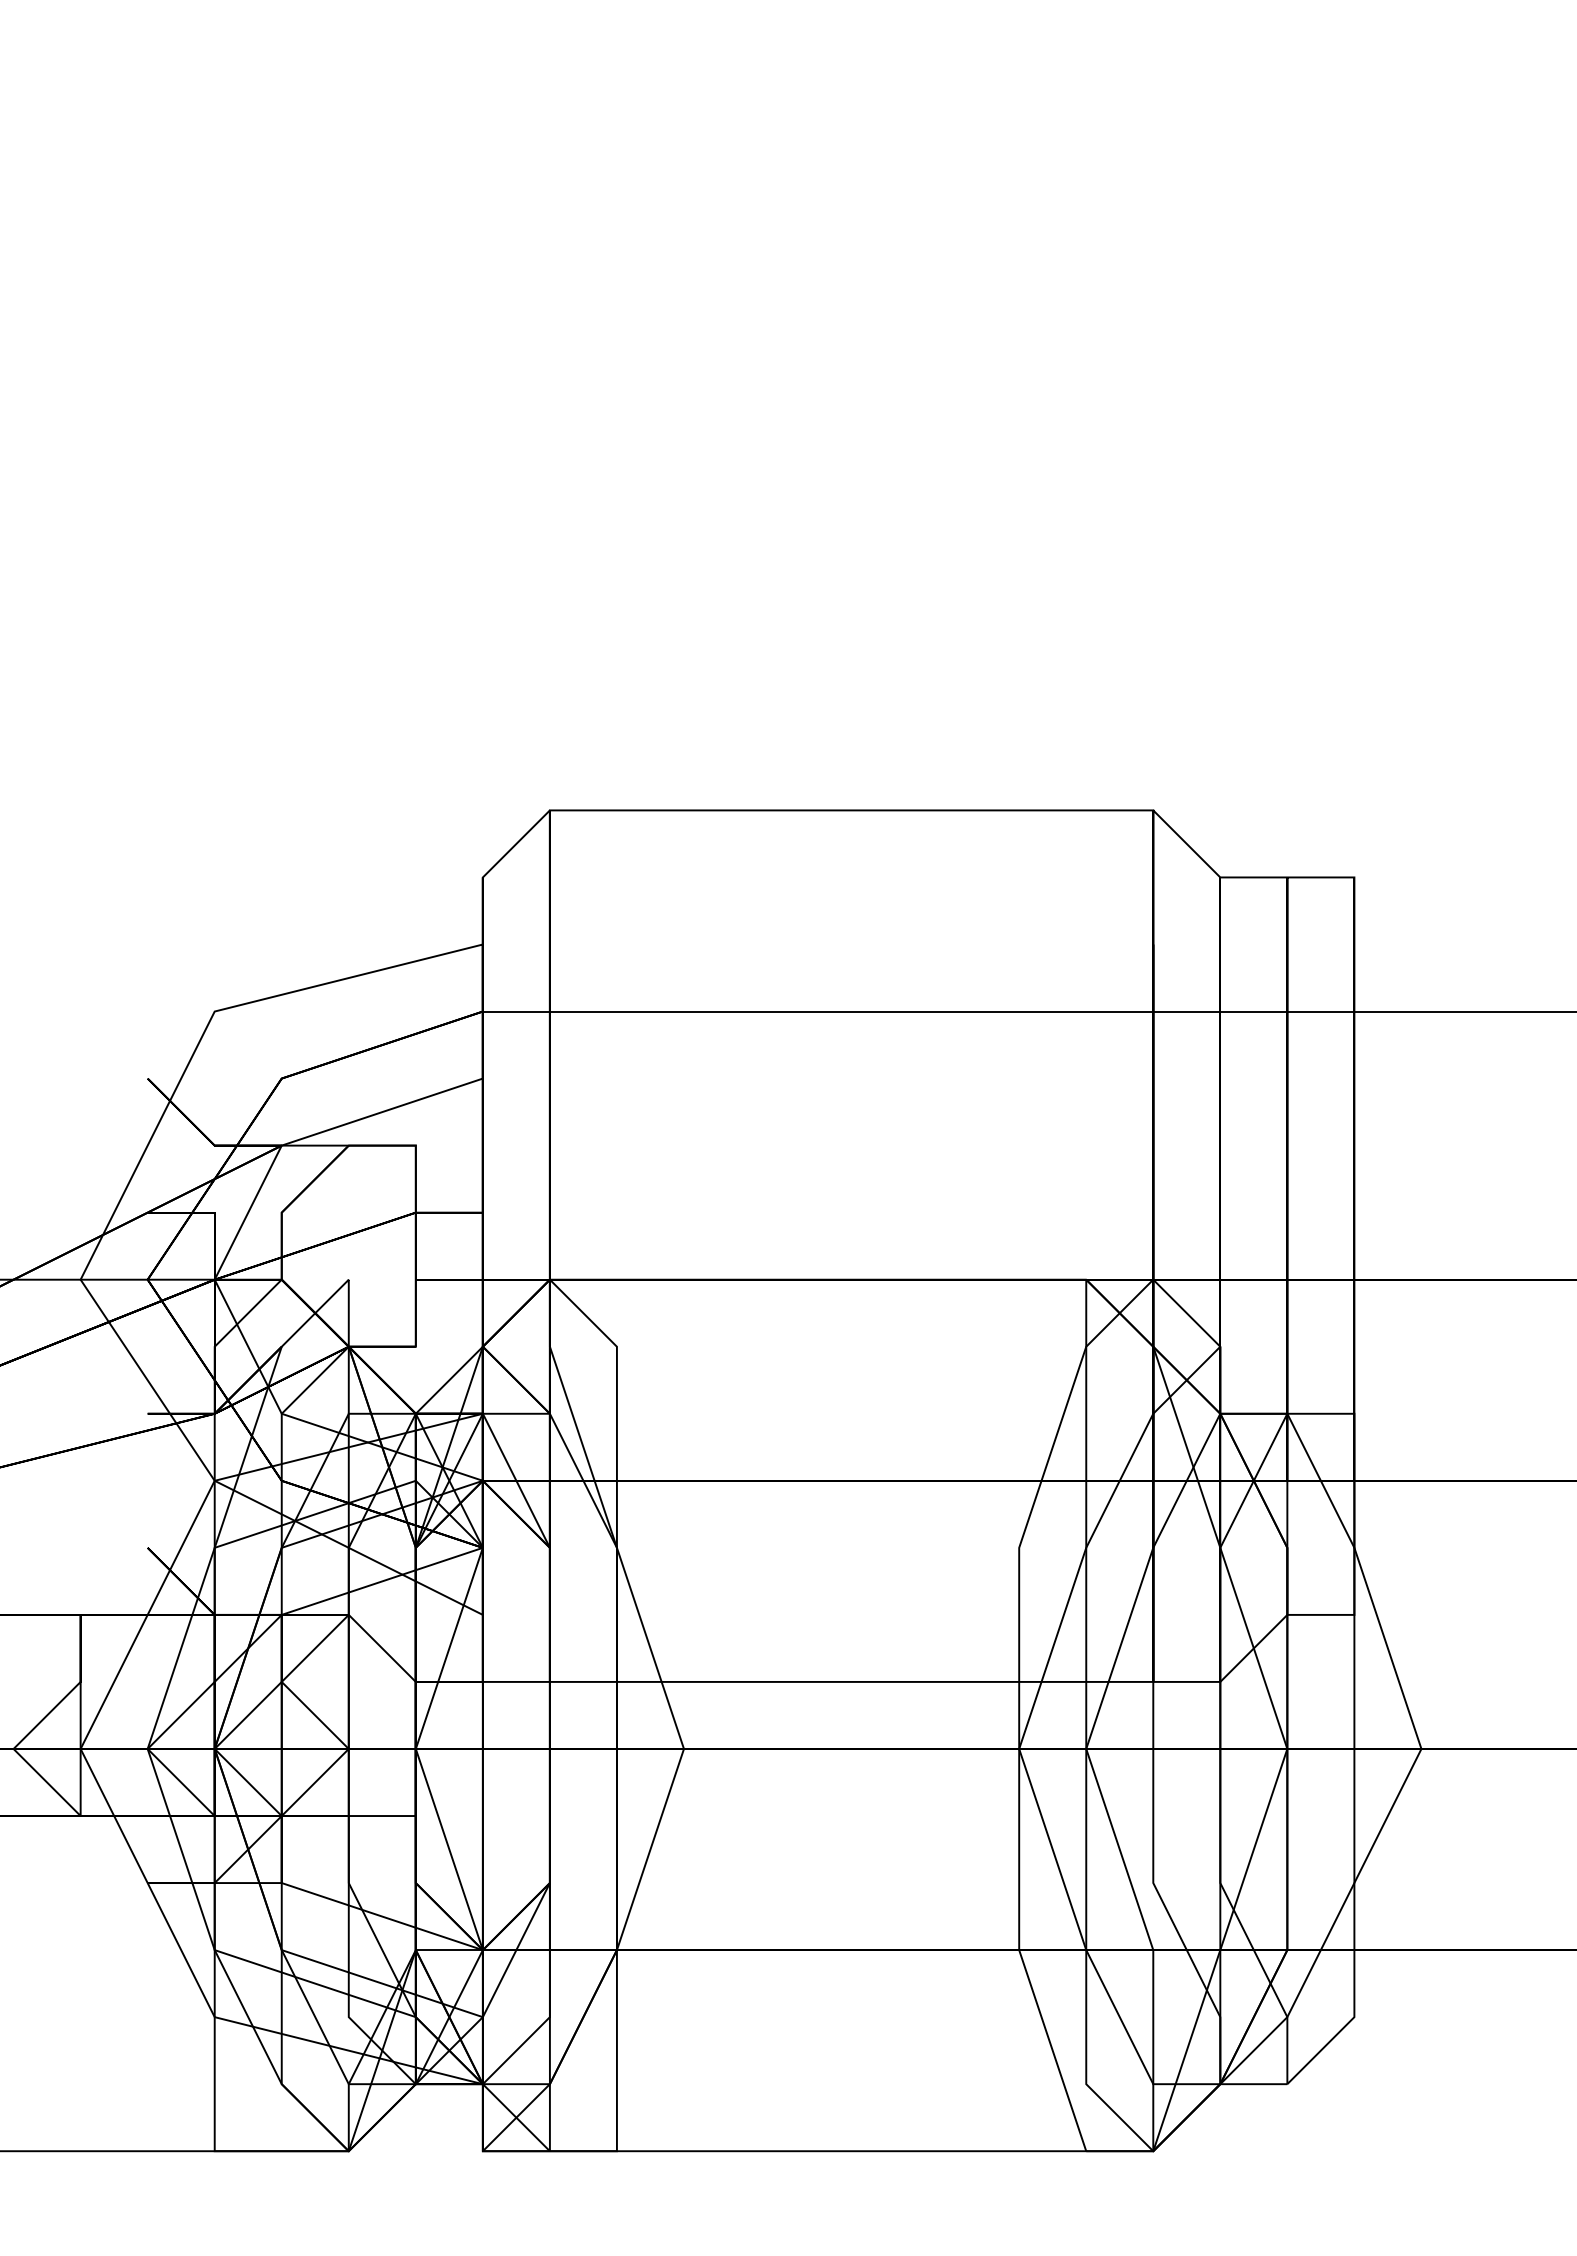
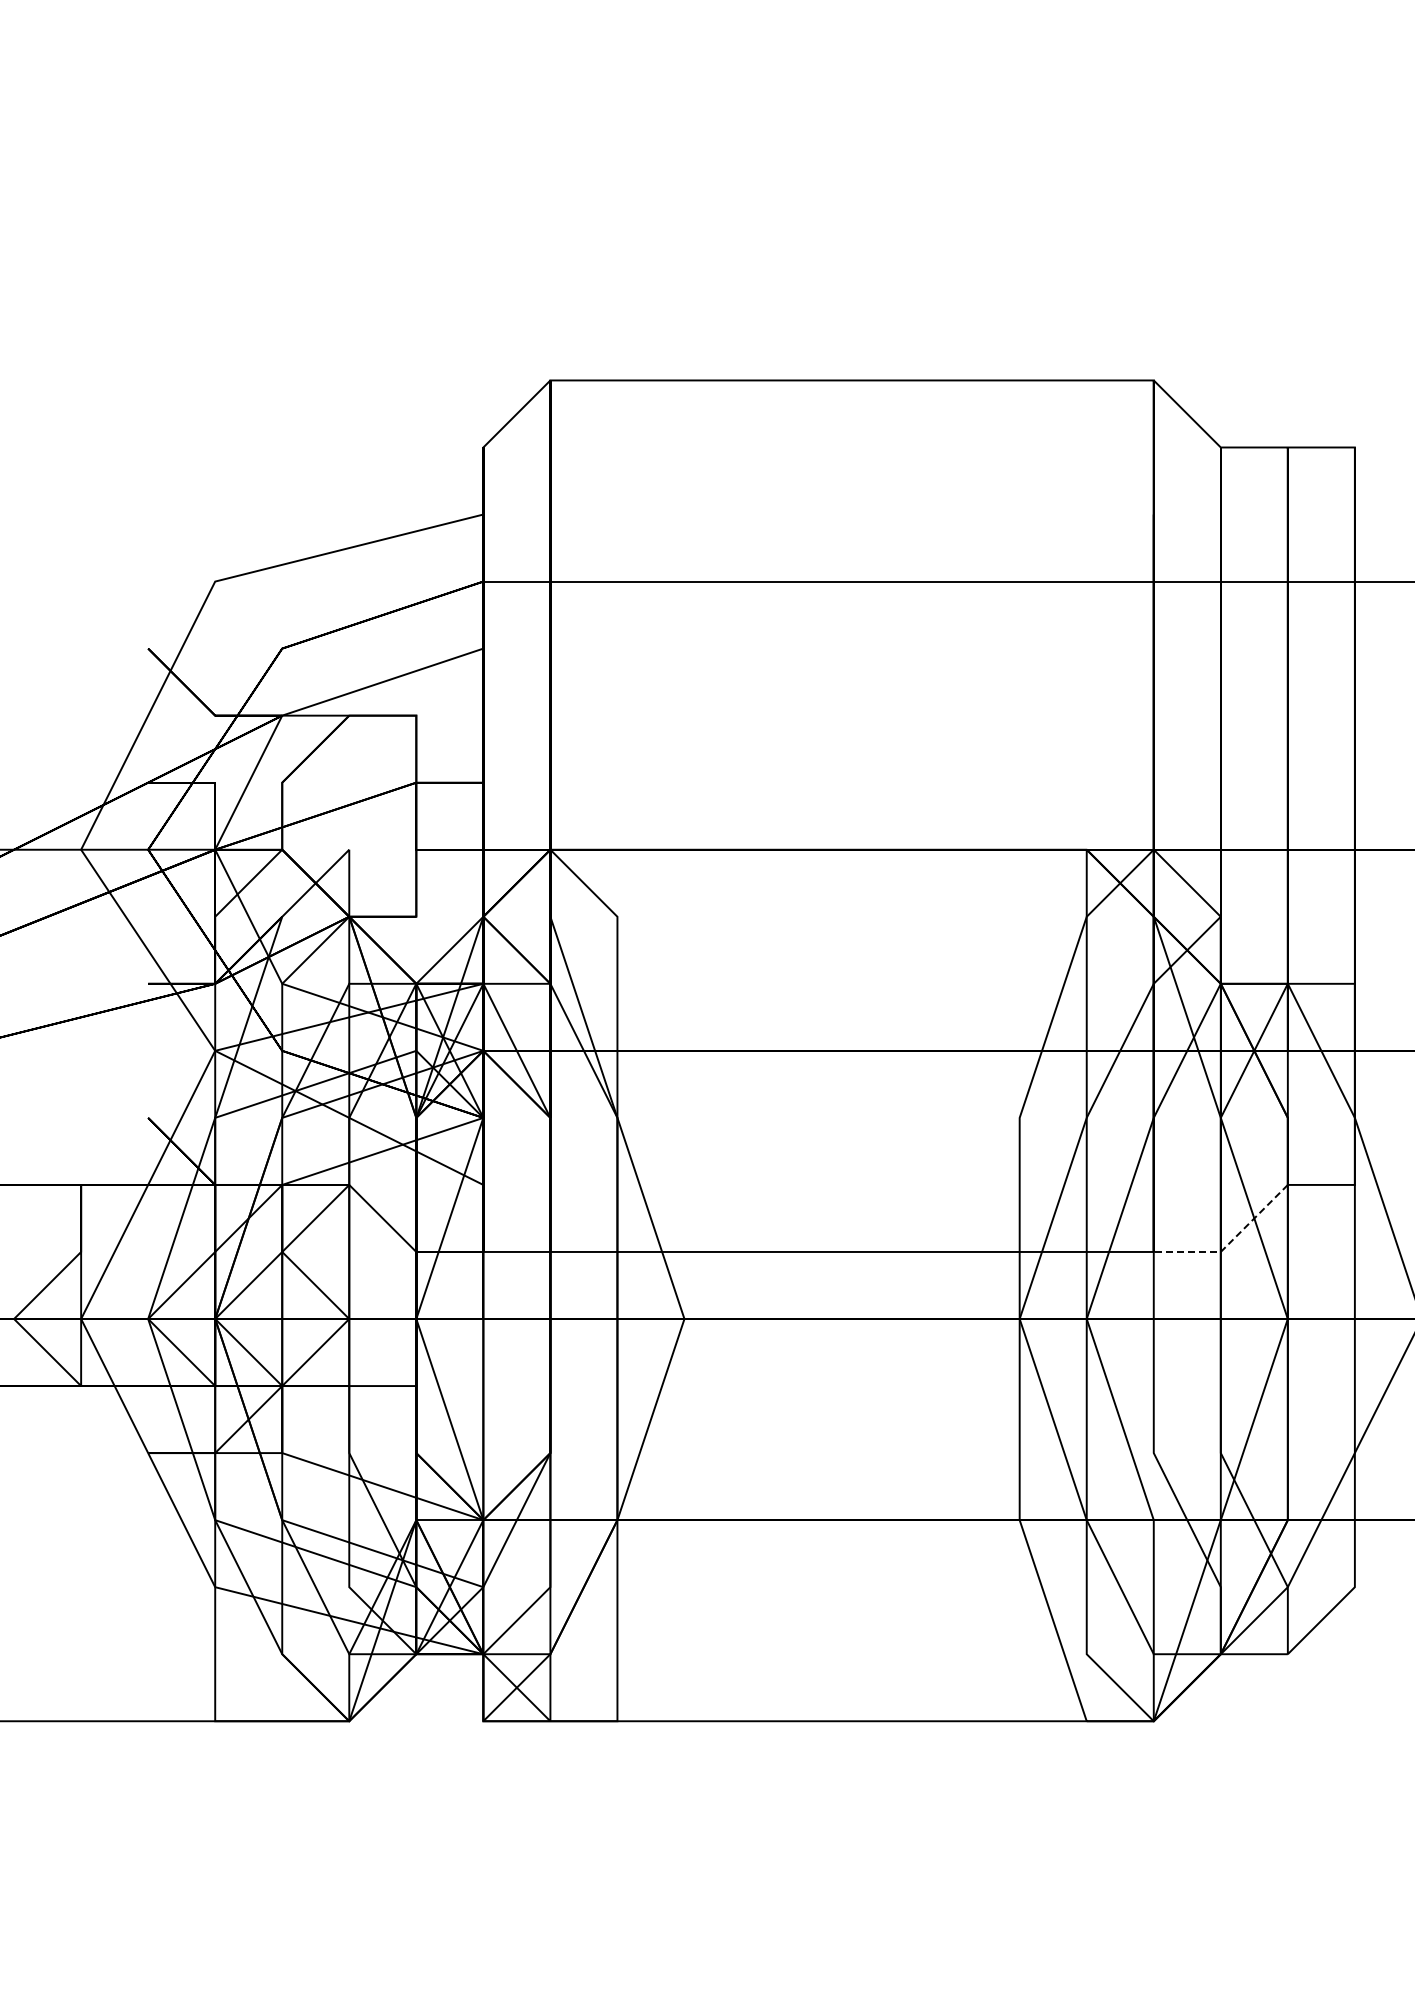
line: (1229, 1672) -> (1229, 1242), solid -> dashed

